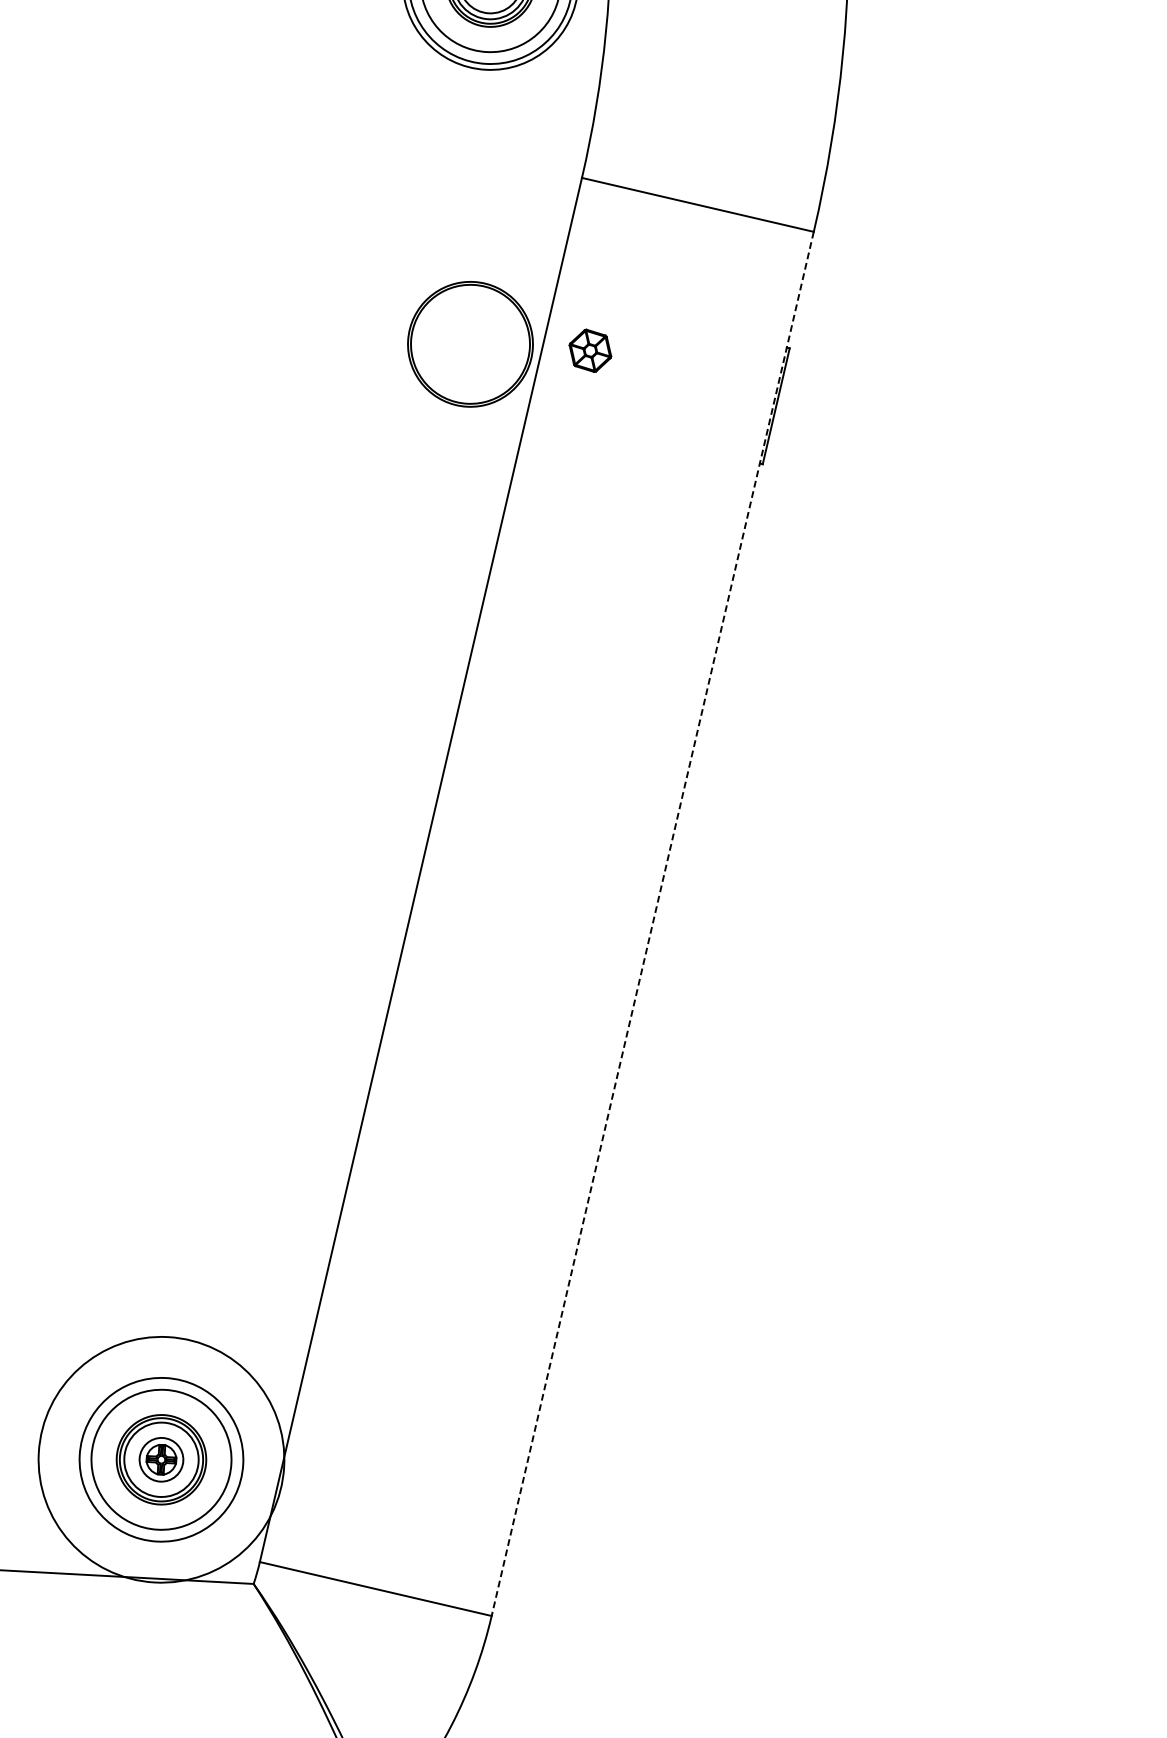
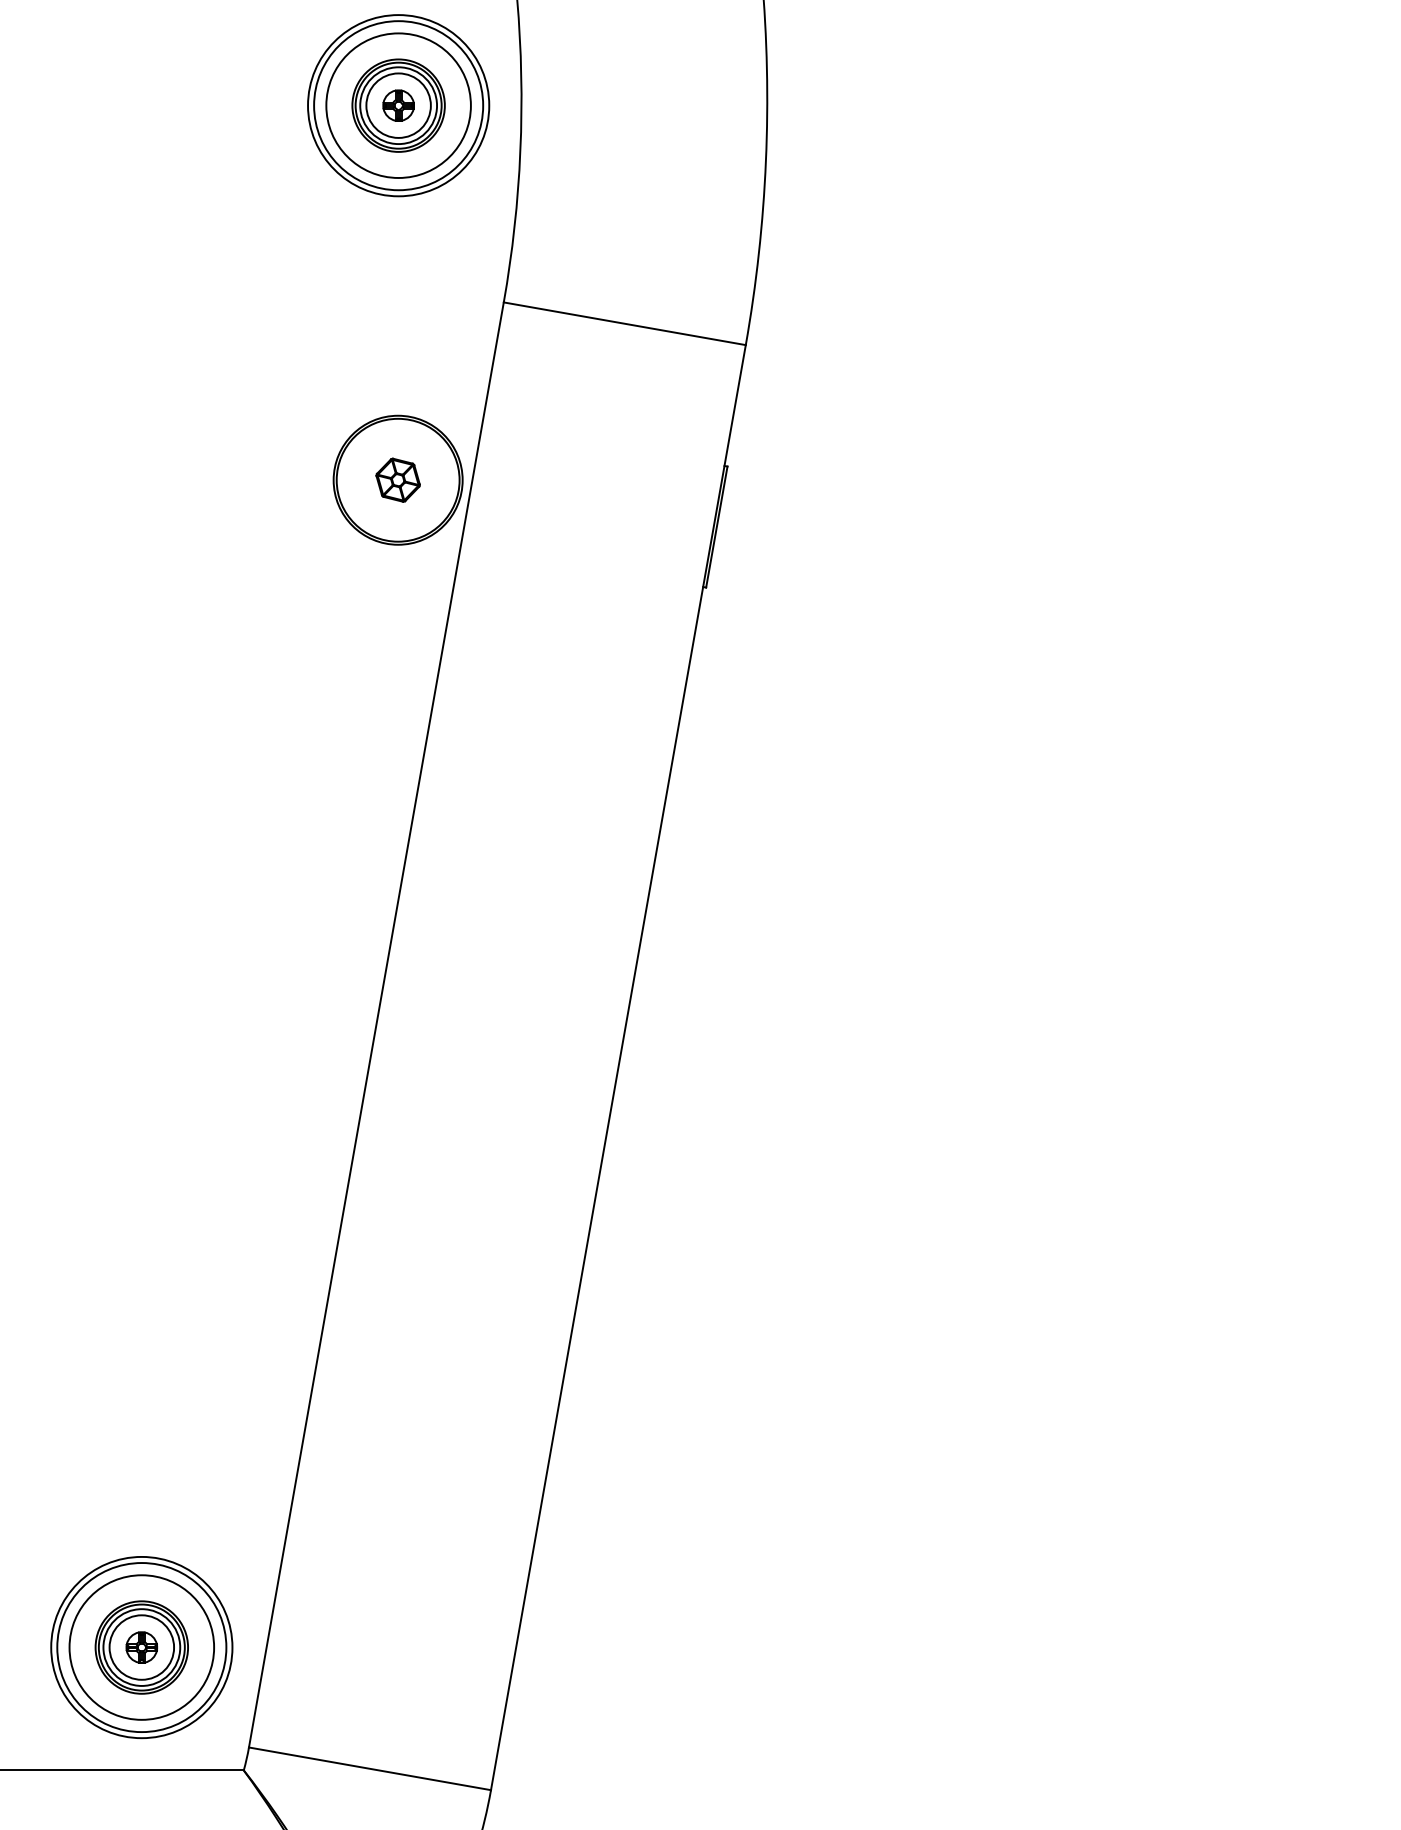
part: (589, 350) -> (397, 479), moved
line: (652, 923) -> (618, 1067), dashed -> solid
circle: (161, 1459) -> (141, 1647), size x0.71
circle: (161, 1459) -> (141, 1647), size x1.43

